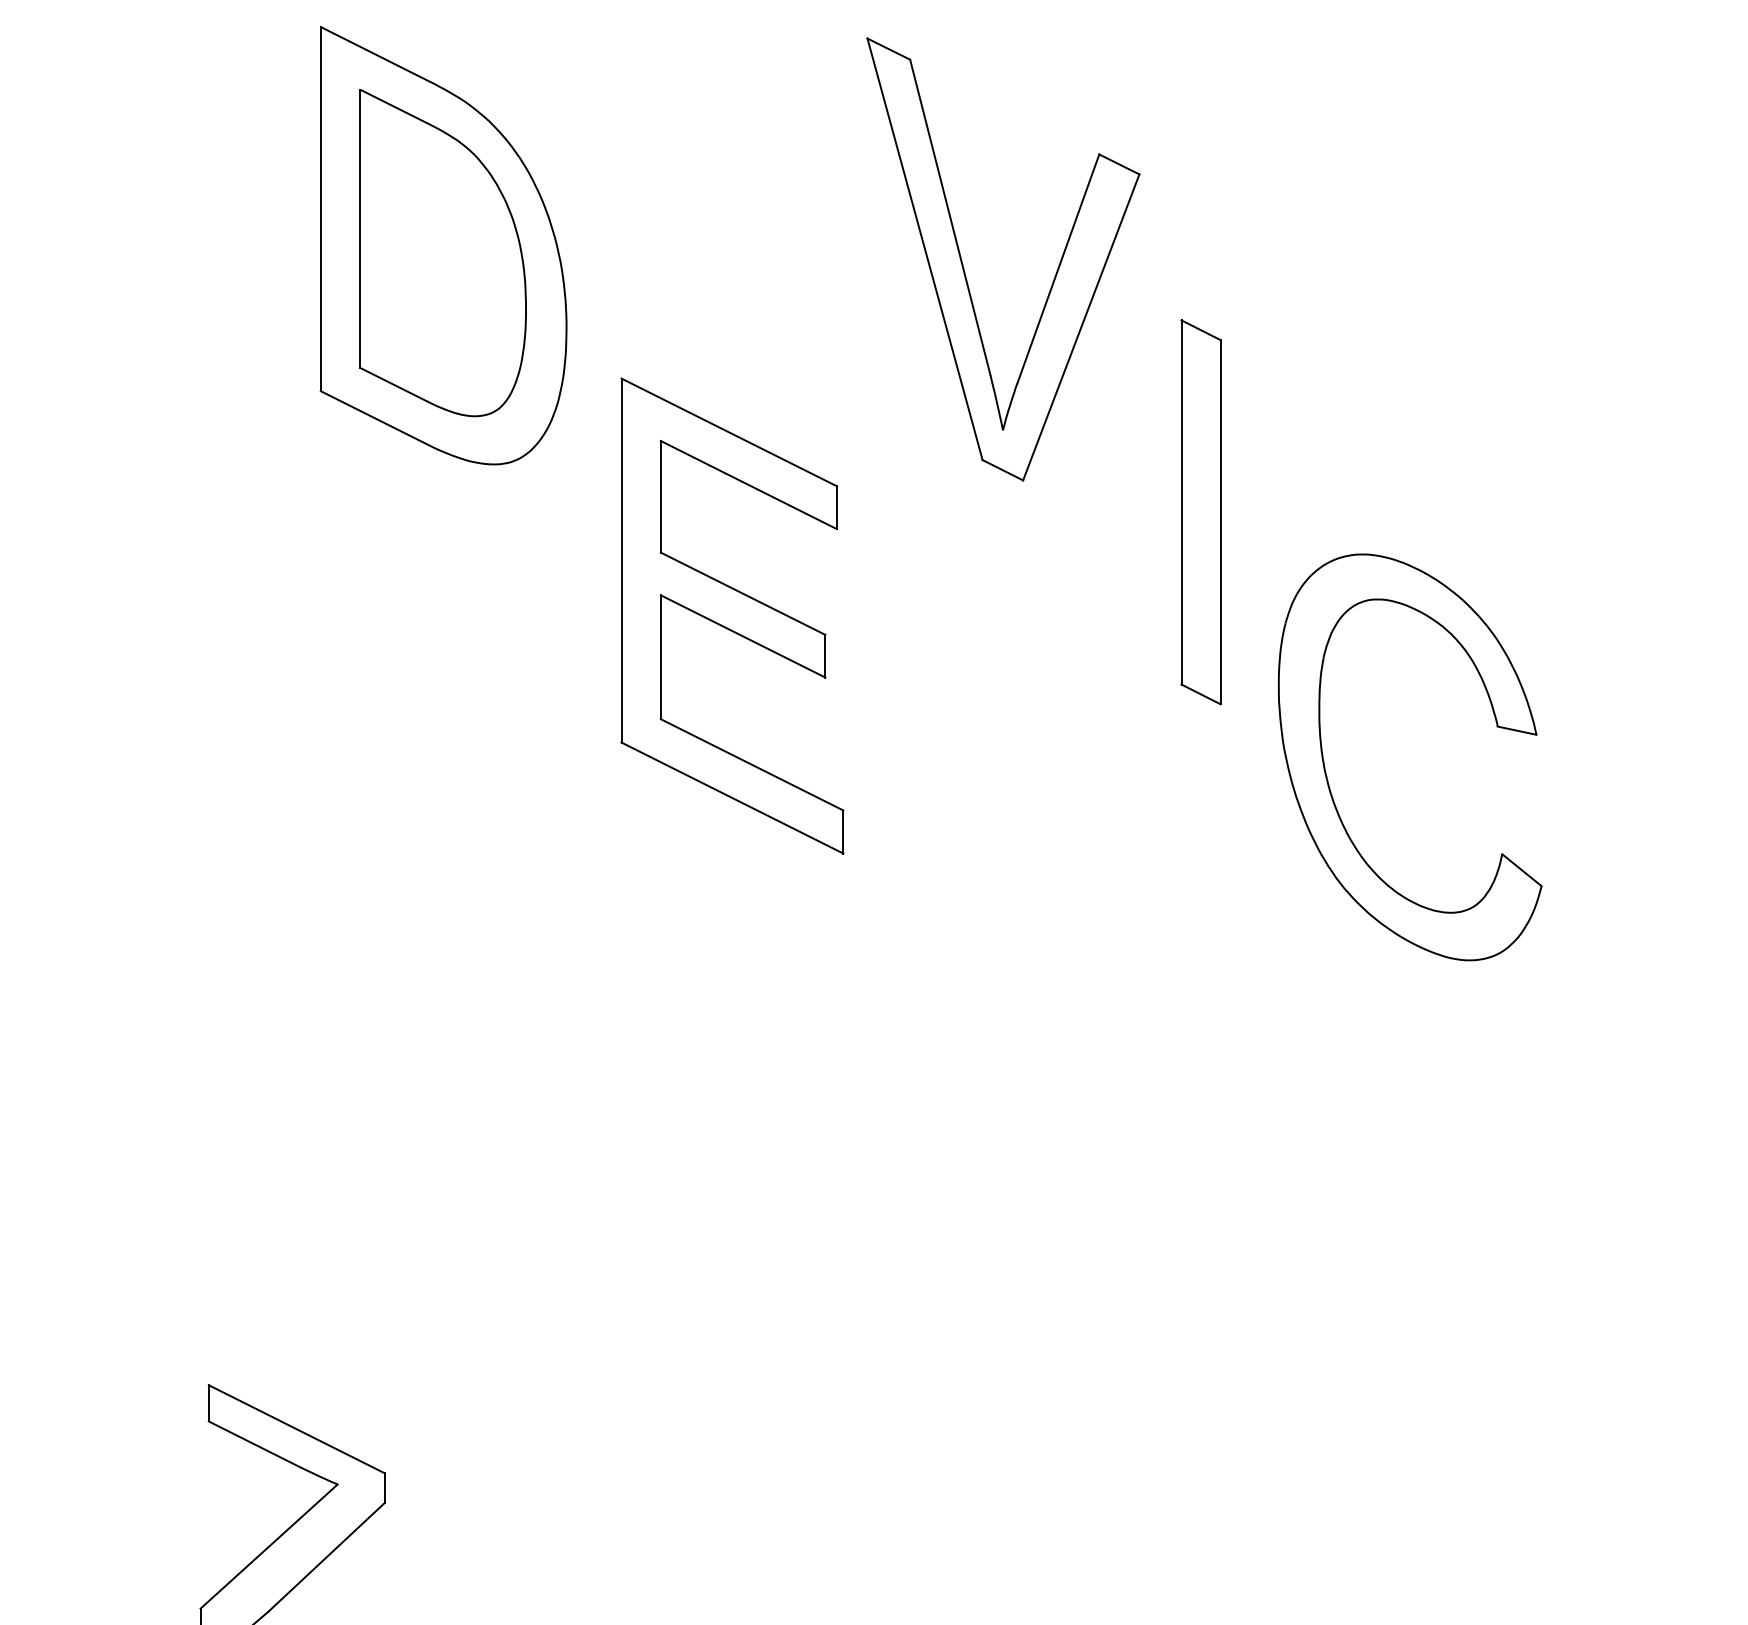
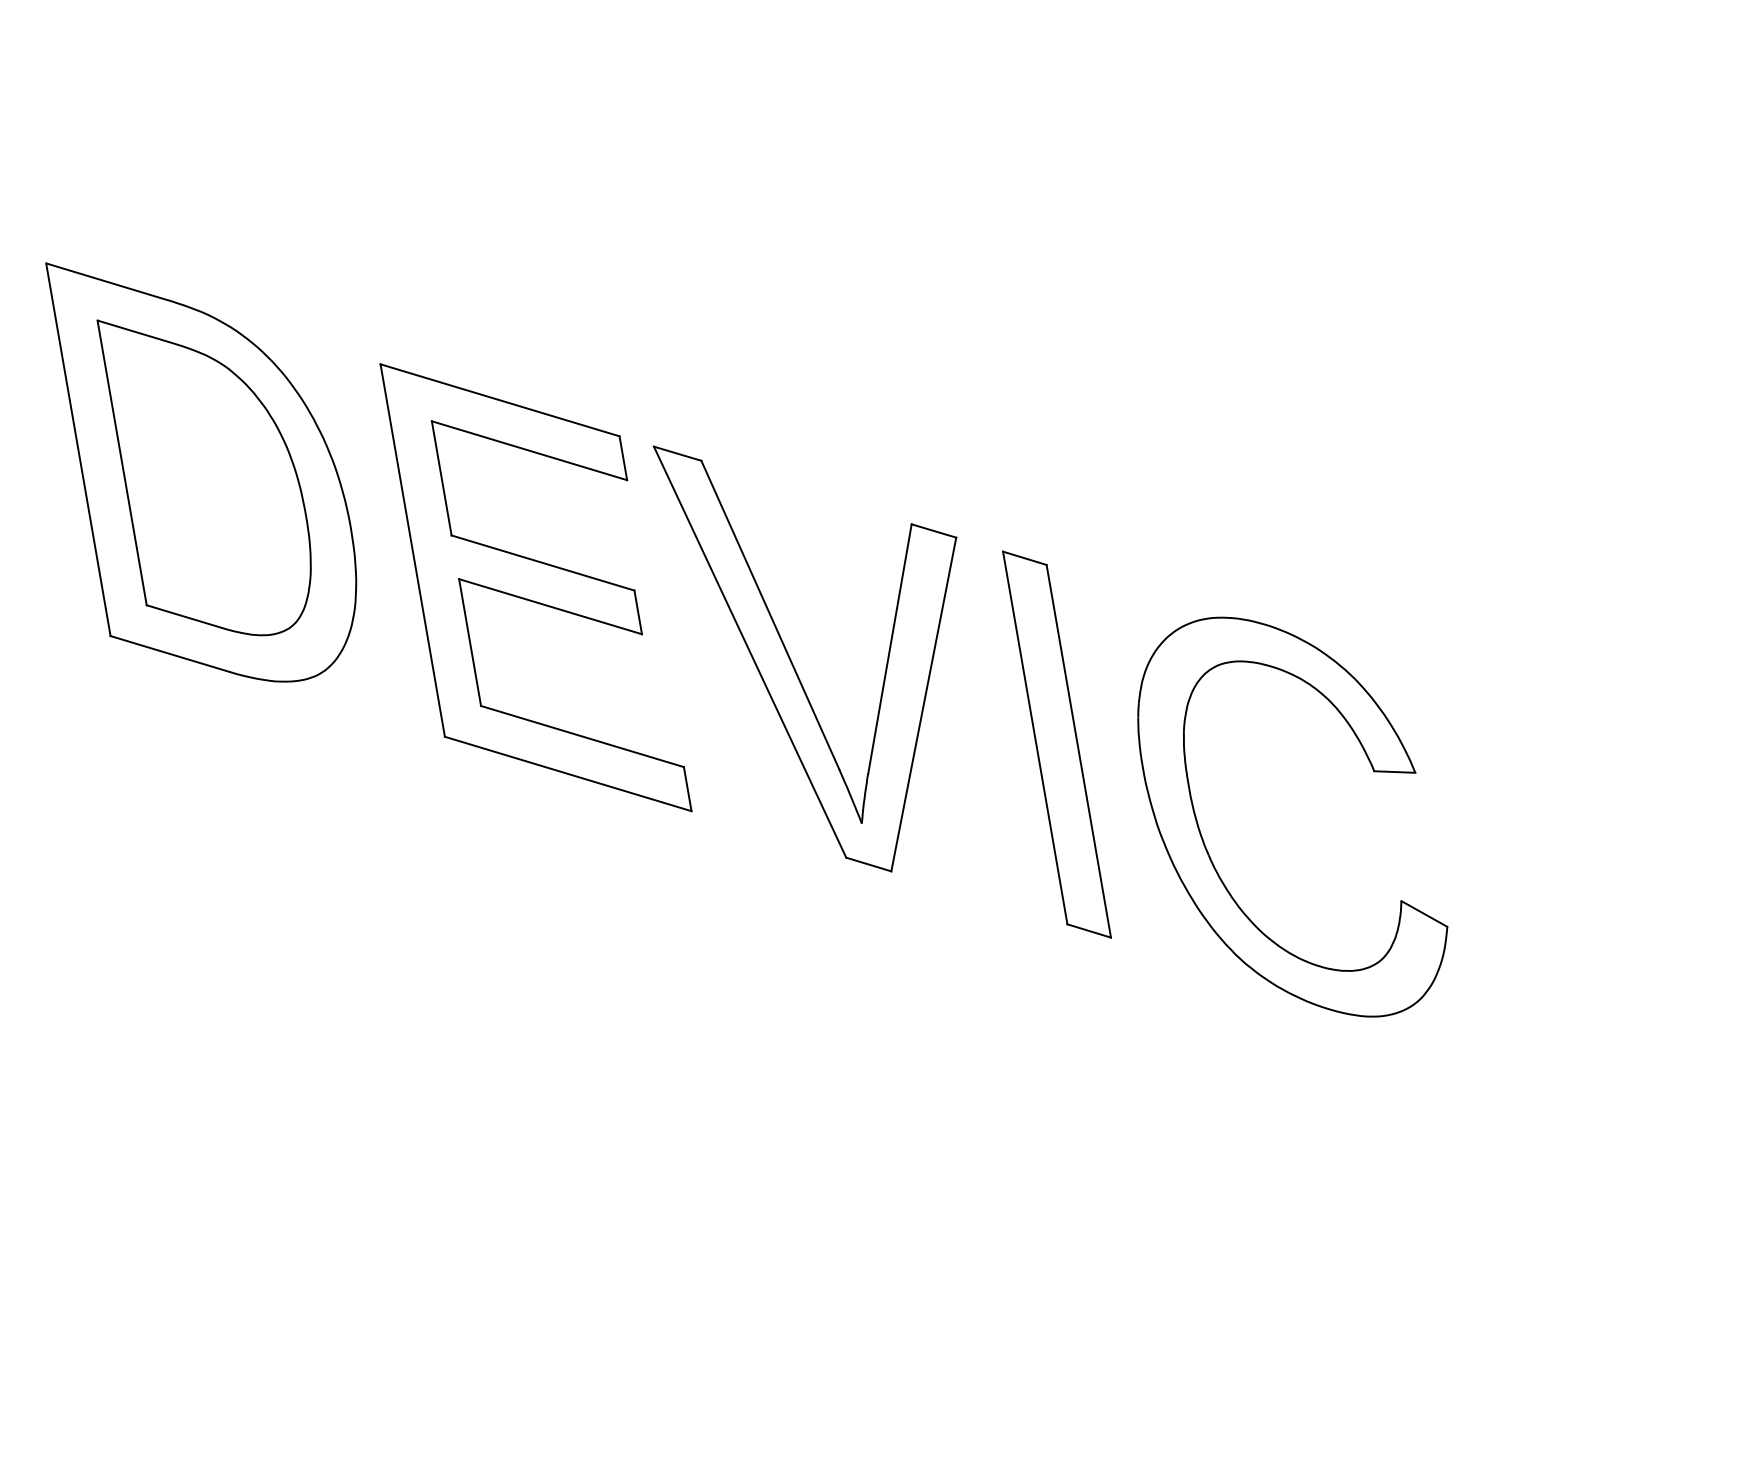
part: (964, 268) -> (793, 664), moved
part: (1200, 512) -> (1056, 744), moved
part: (732, 615) -> (535, 587), moved

